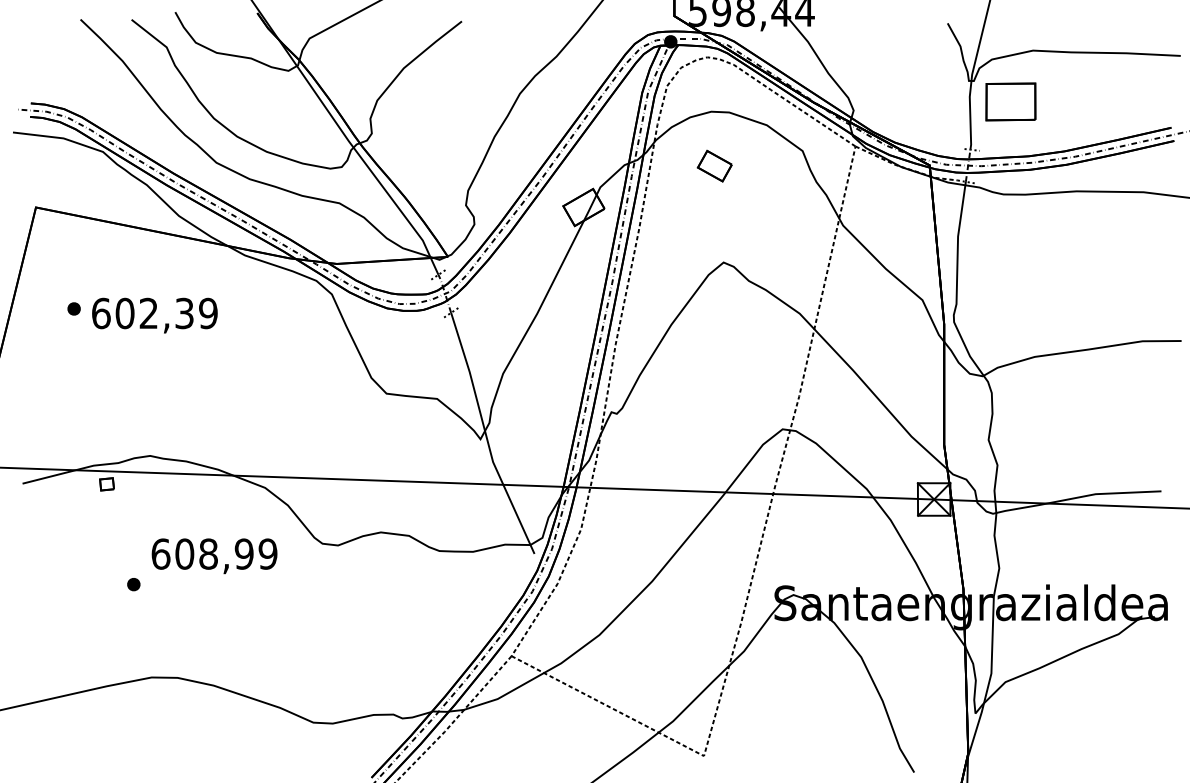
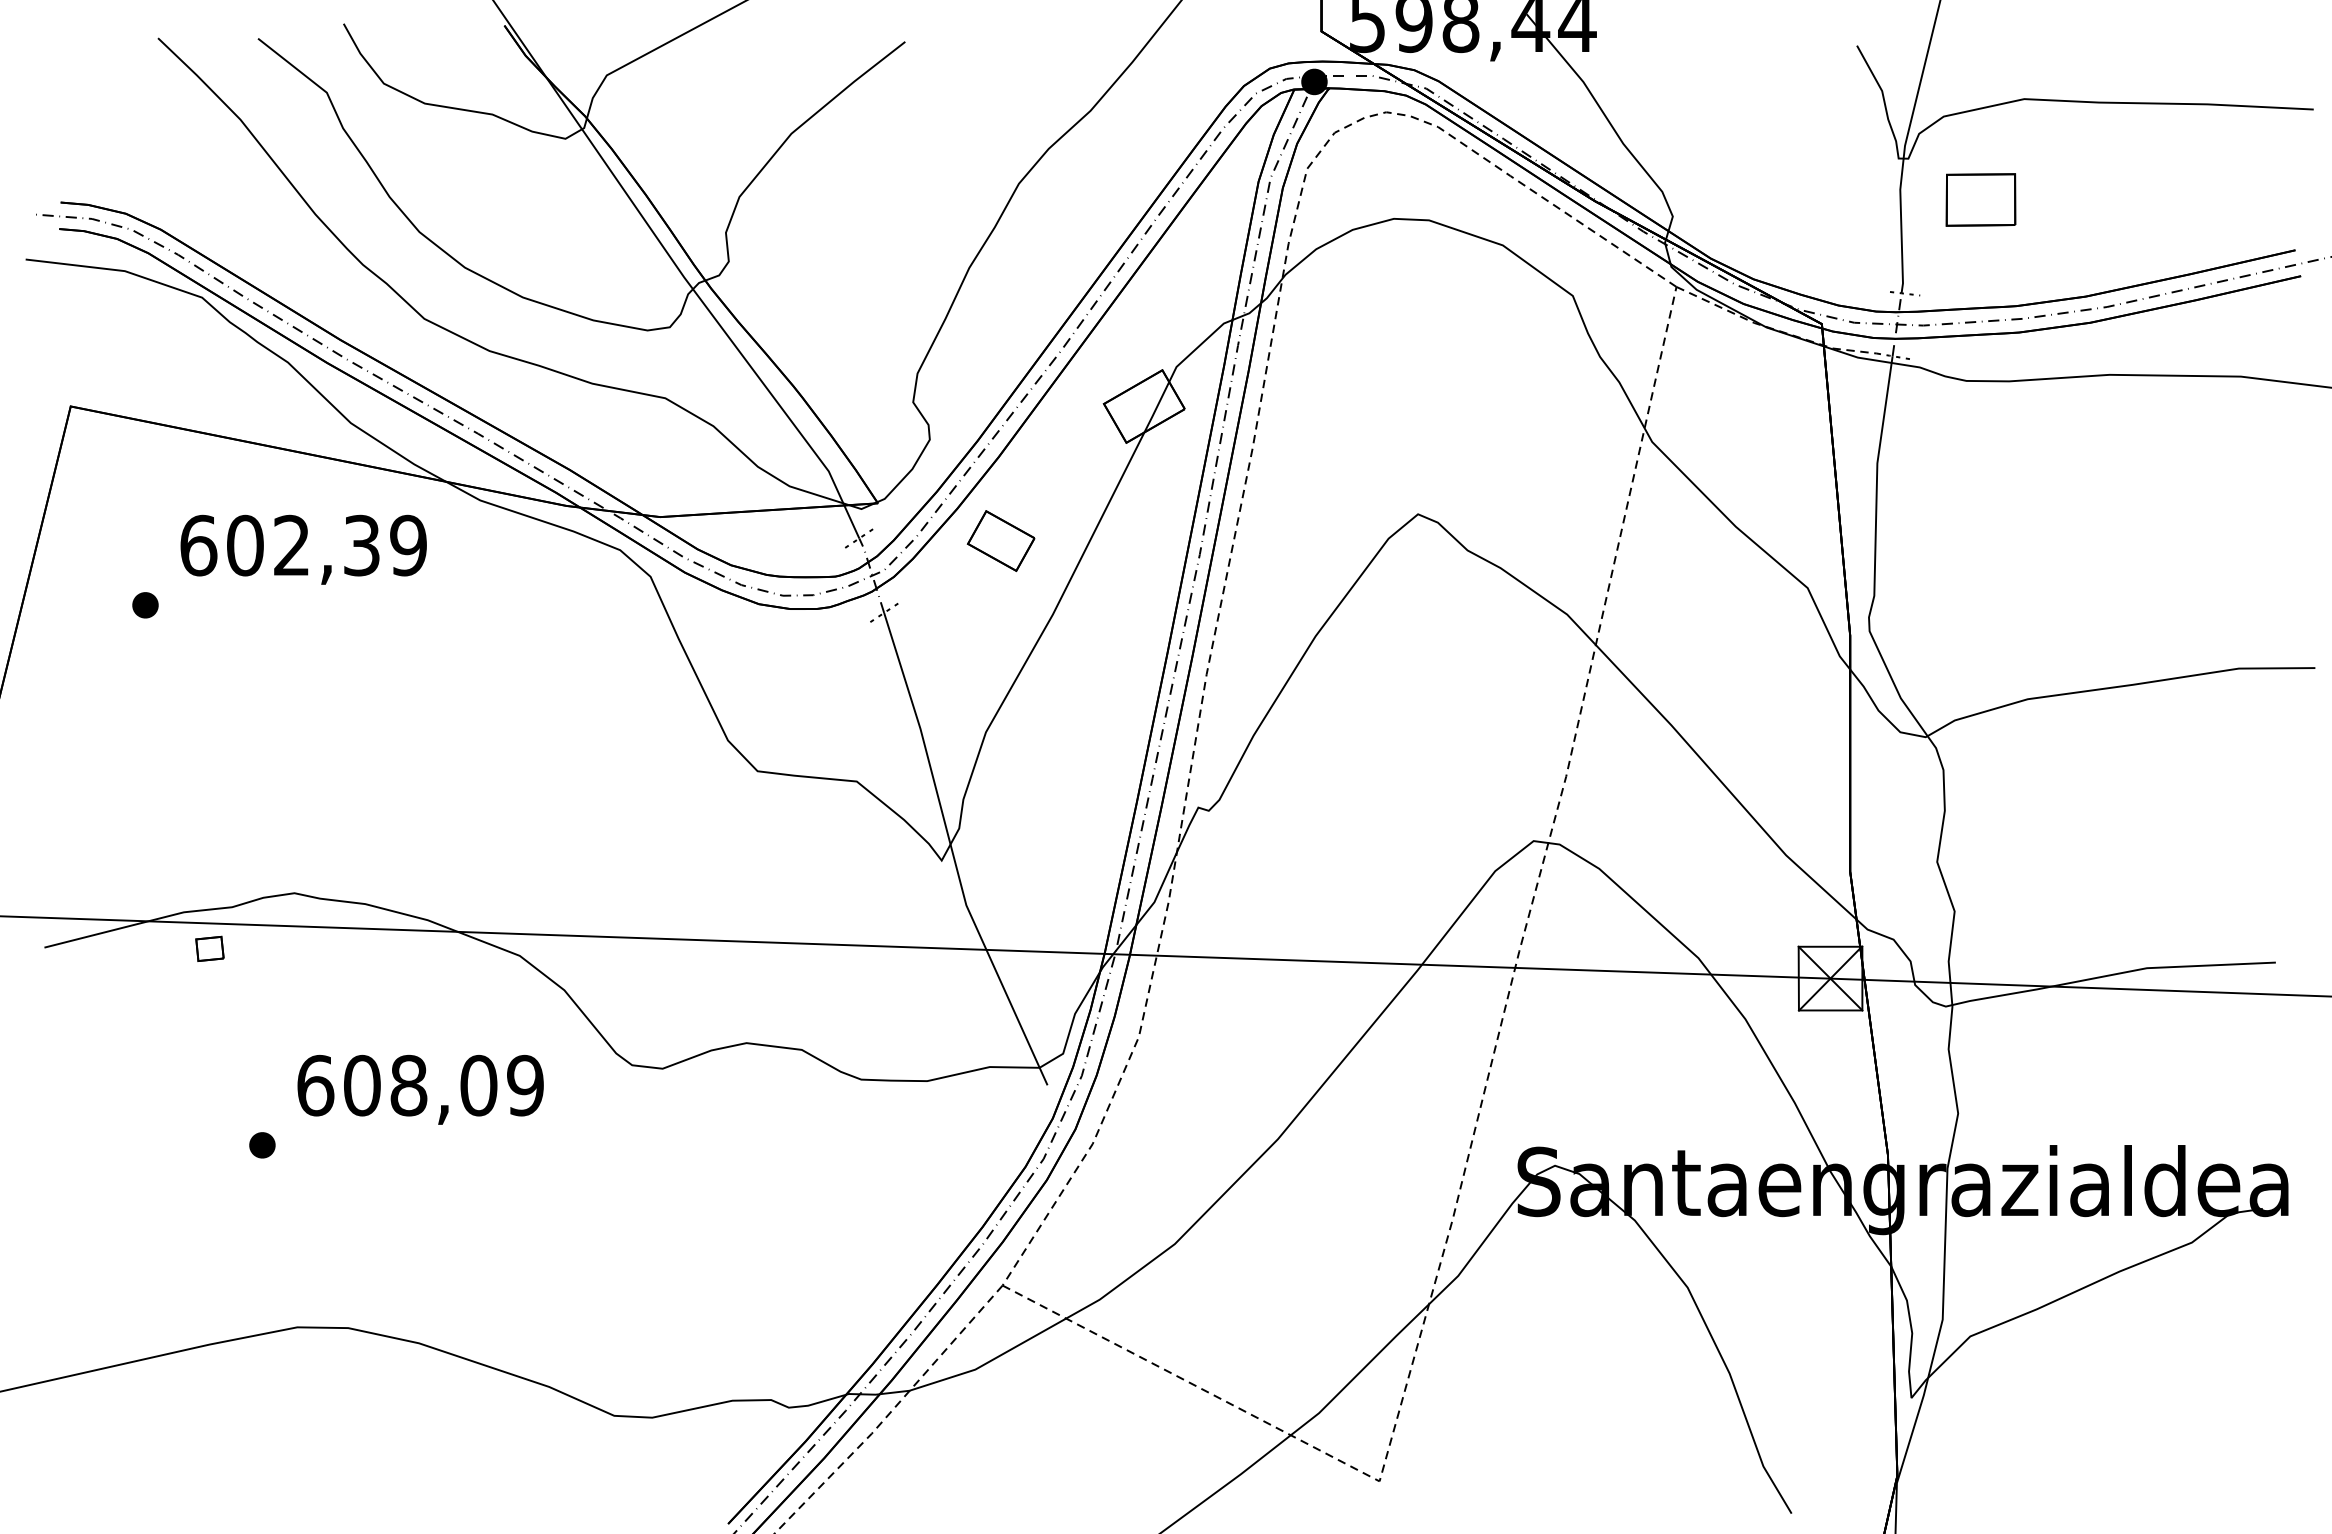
part: (1010, 102) -> (1980, 200), size x0.71
part: (714, 165) -> (1000, 539), moved
text: (154, 315) -> (302, 549), moved
text: (243, 553) -> (477, 1084), 608,99 -> 608,09

